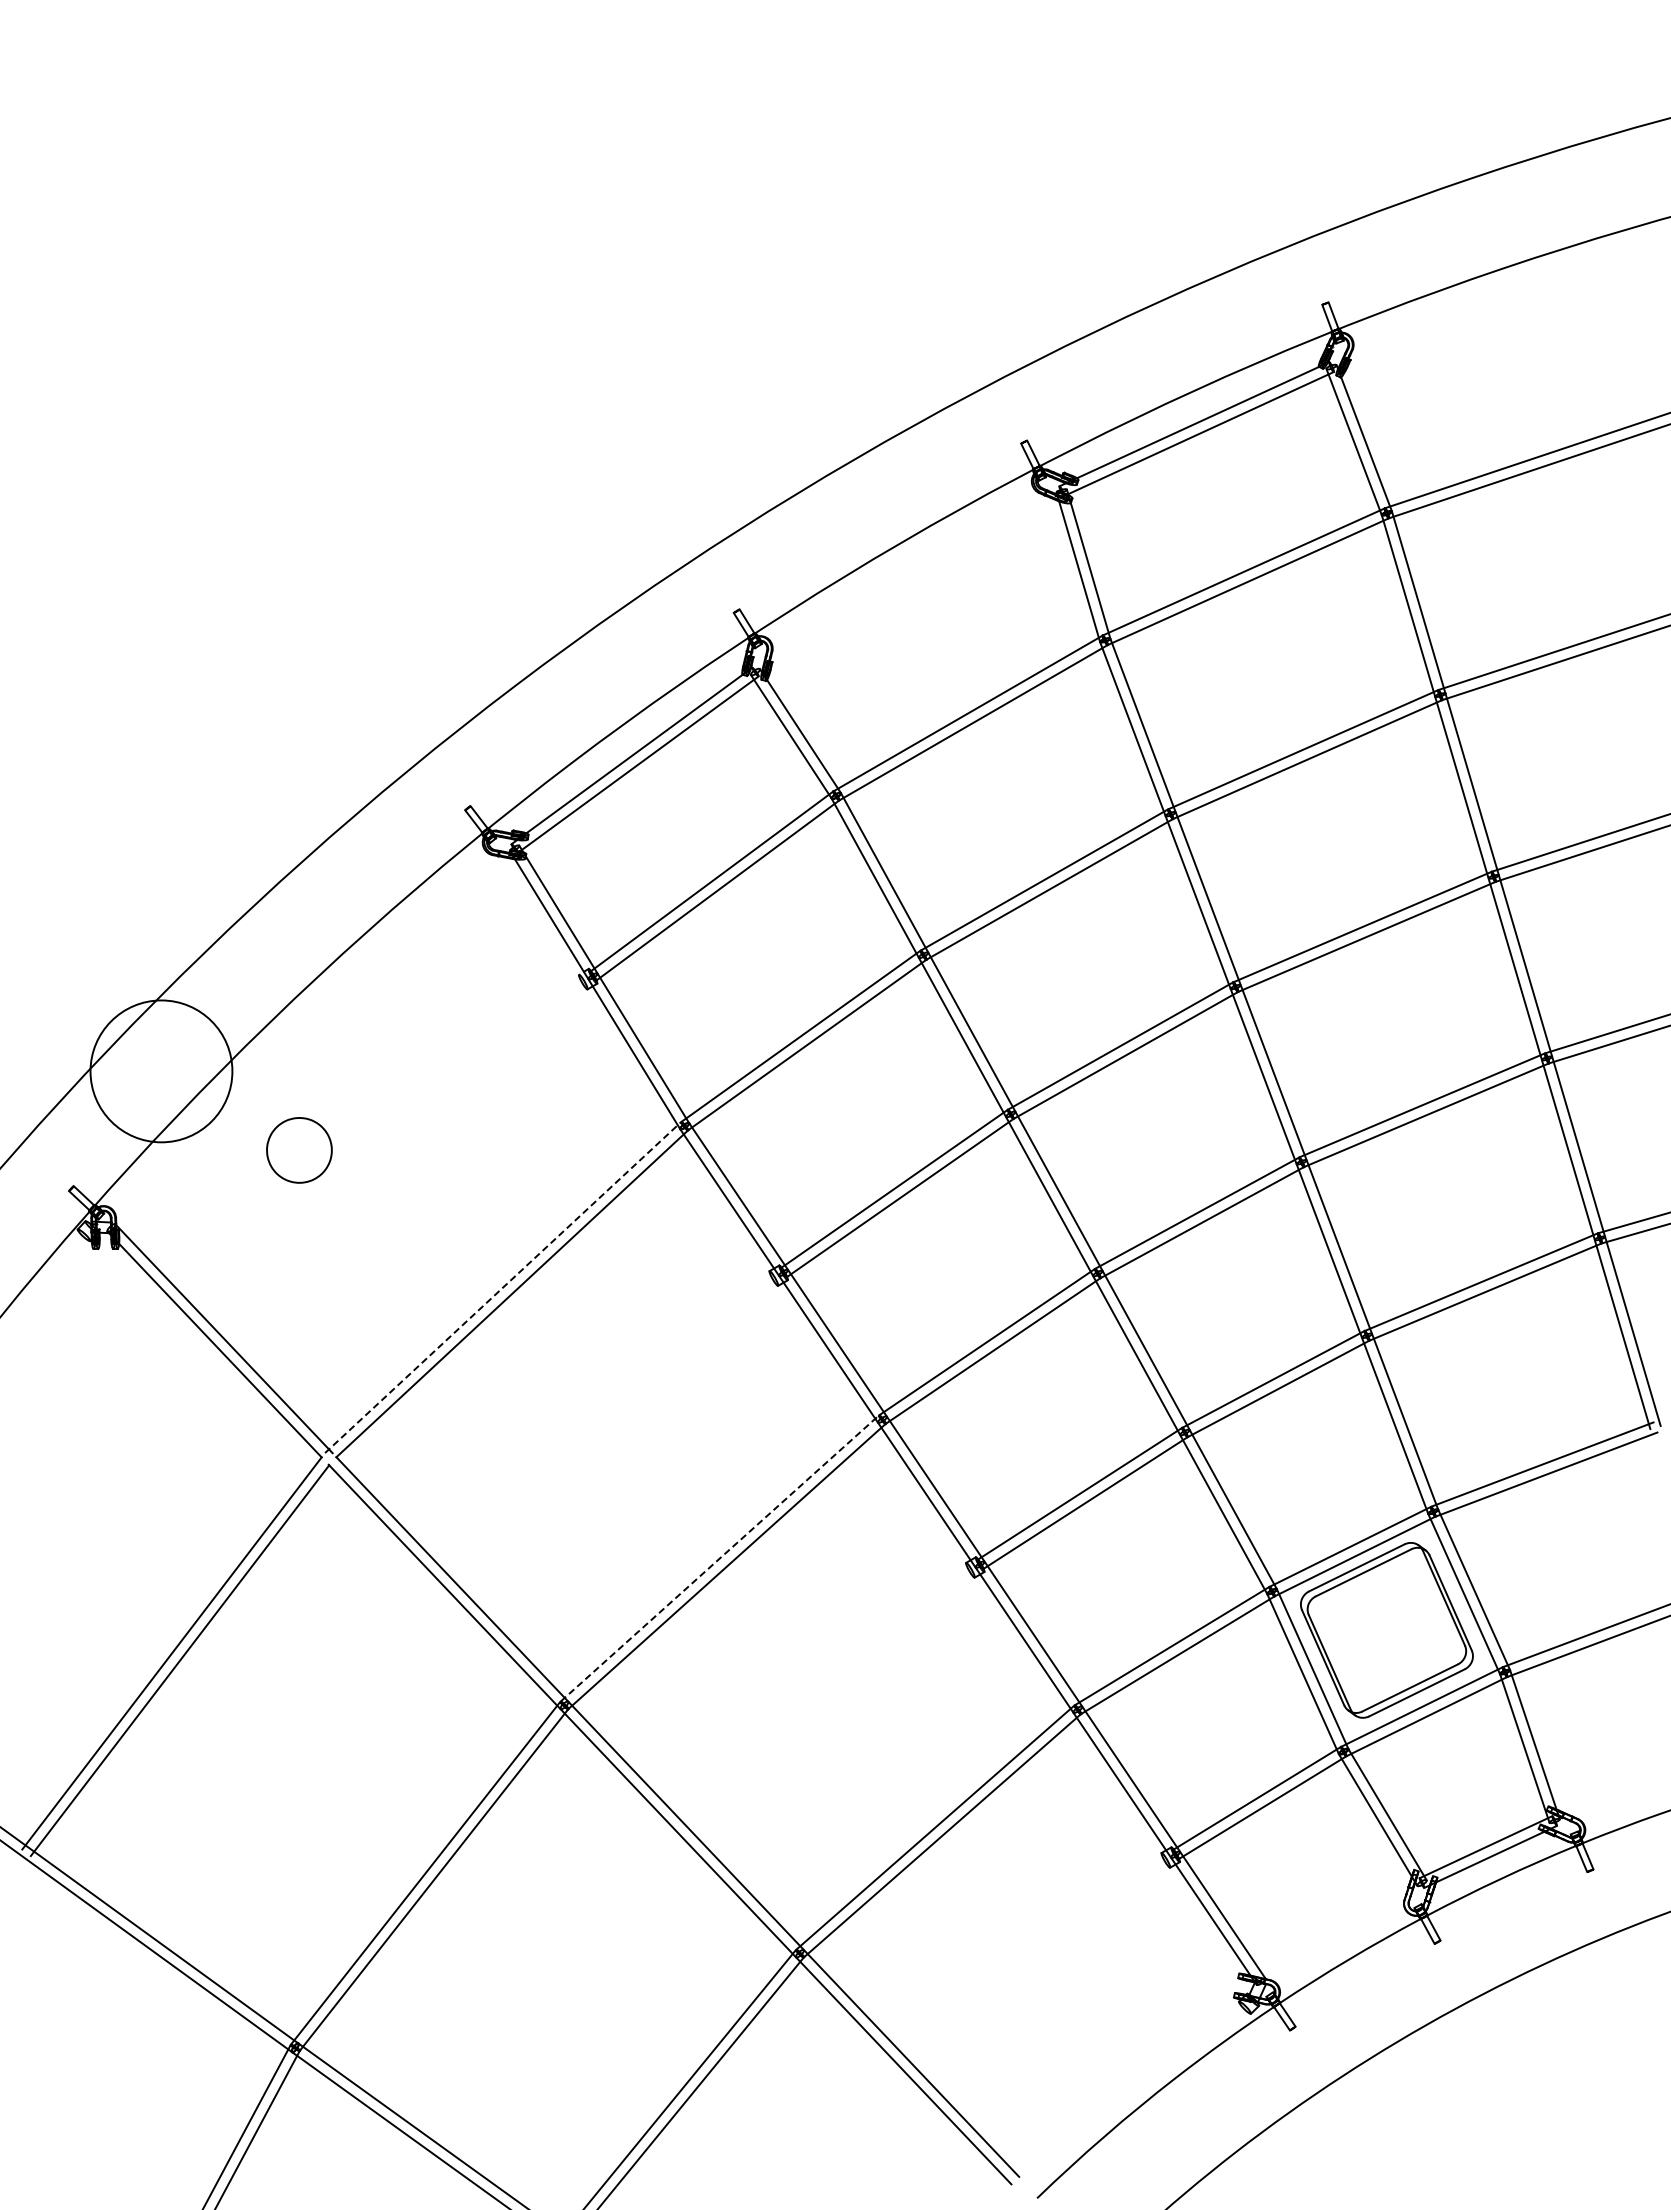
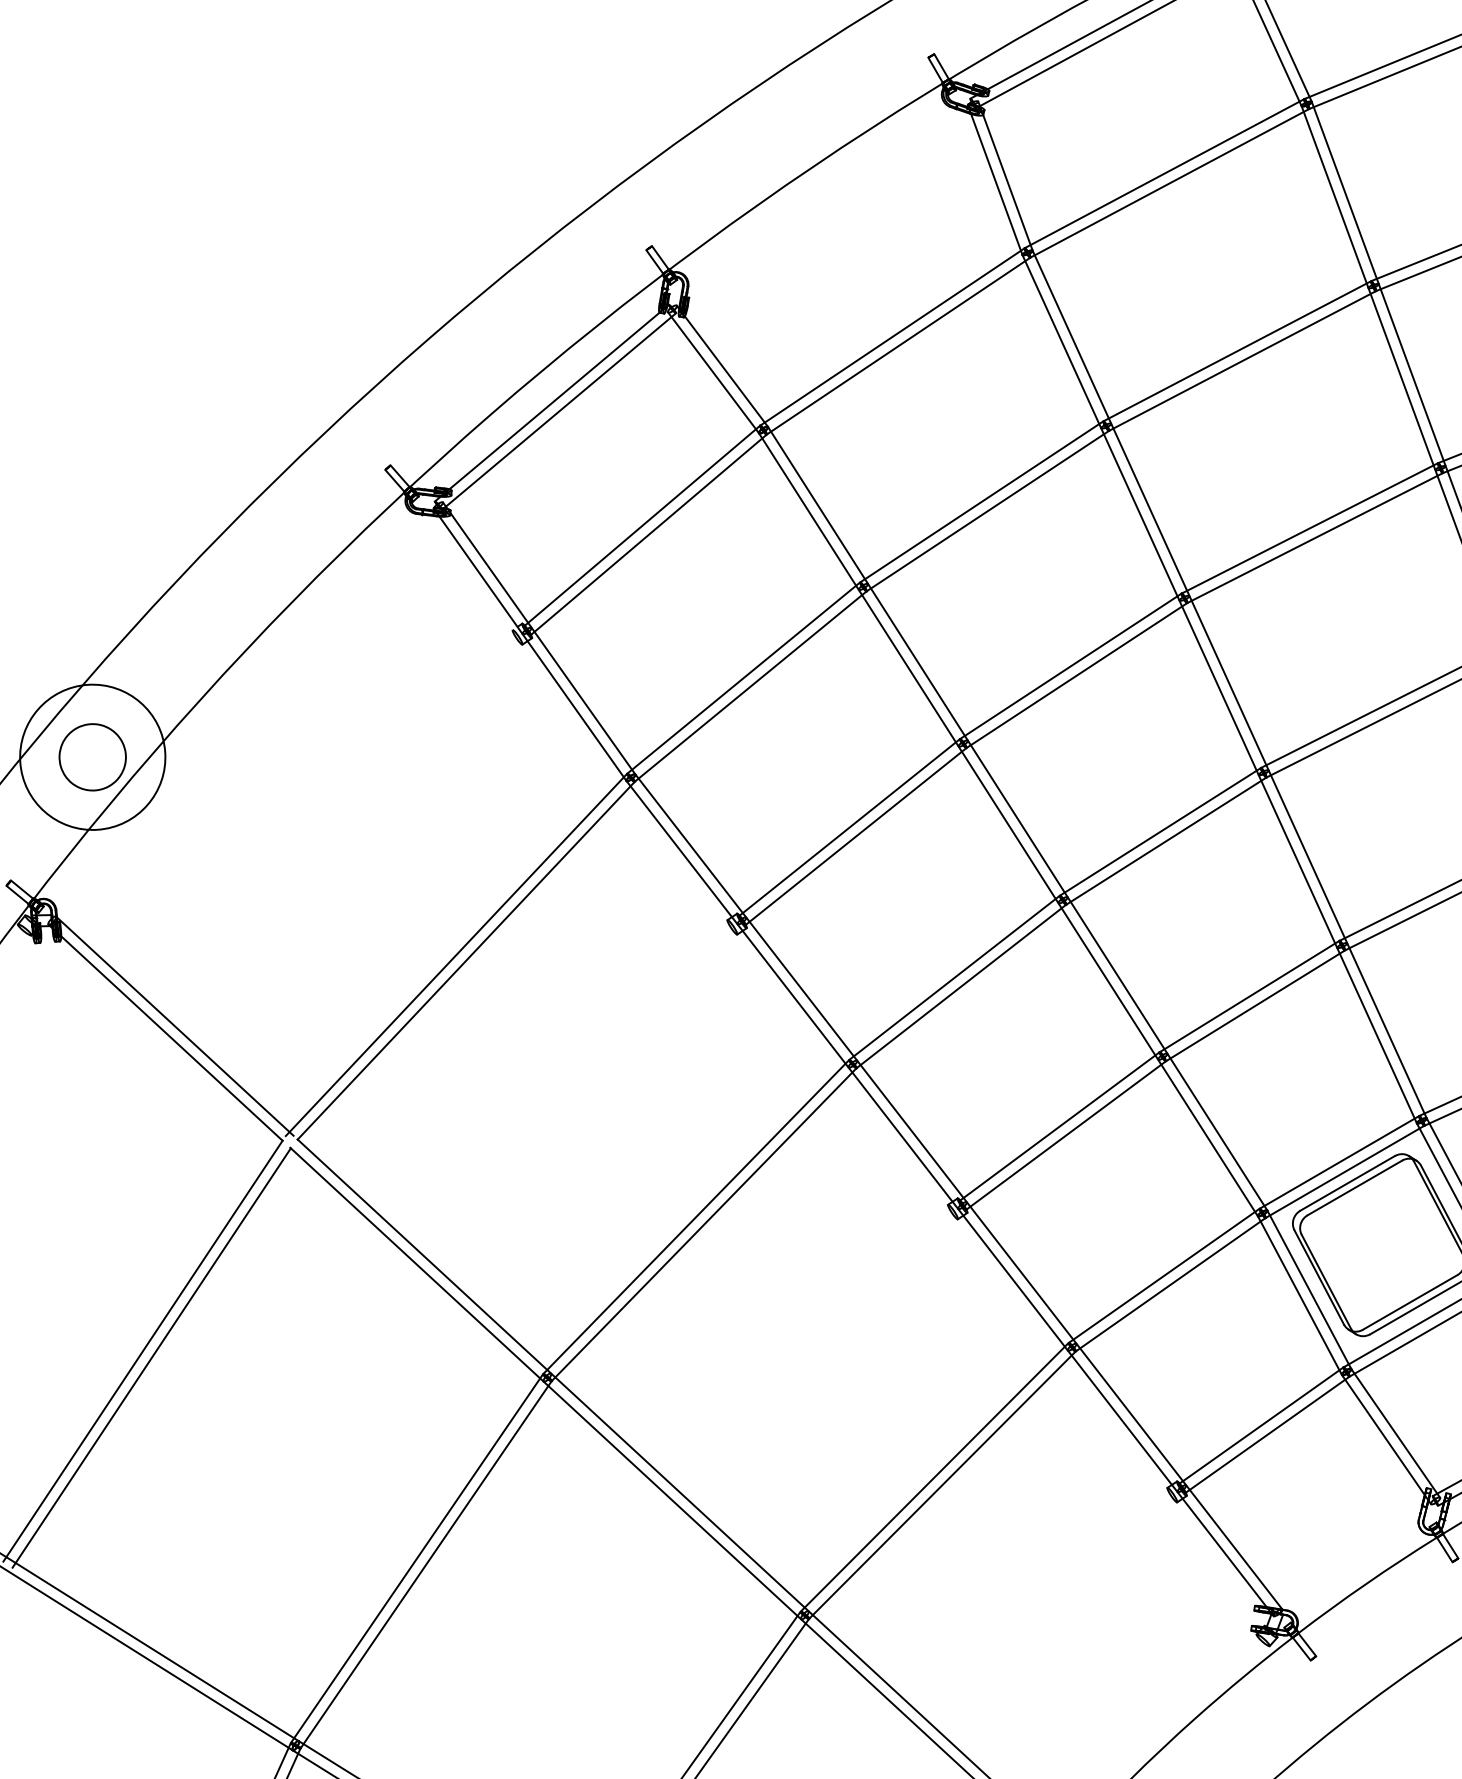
part: (299, 1150) -> (92, 757), moved
line: (503, 1287) -> (456, 954), dashed -> solid
line: (719, 1558) -> (695, 1217), dashed -> solid

